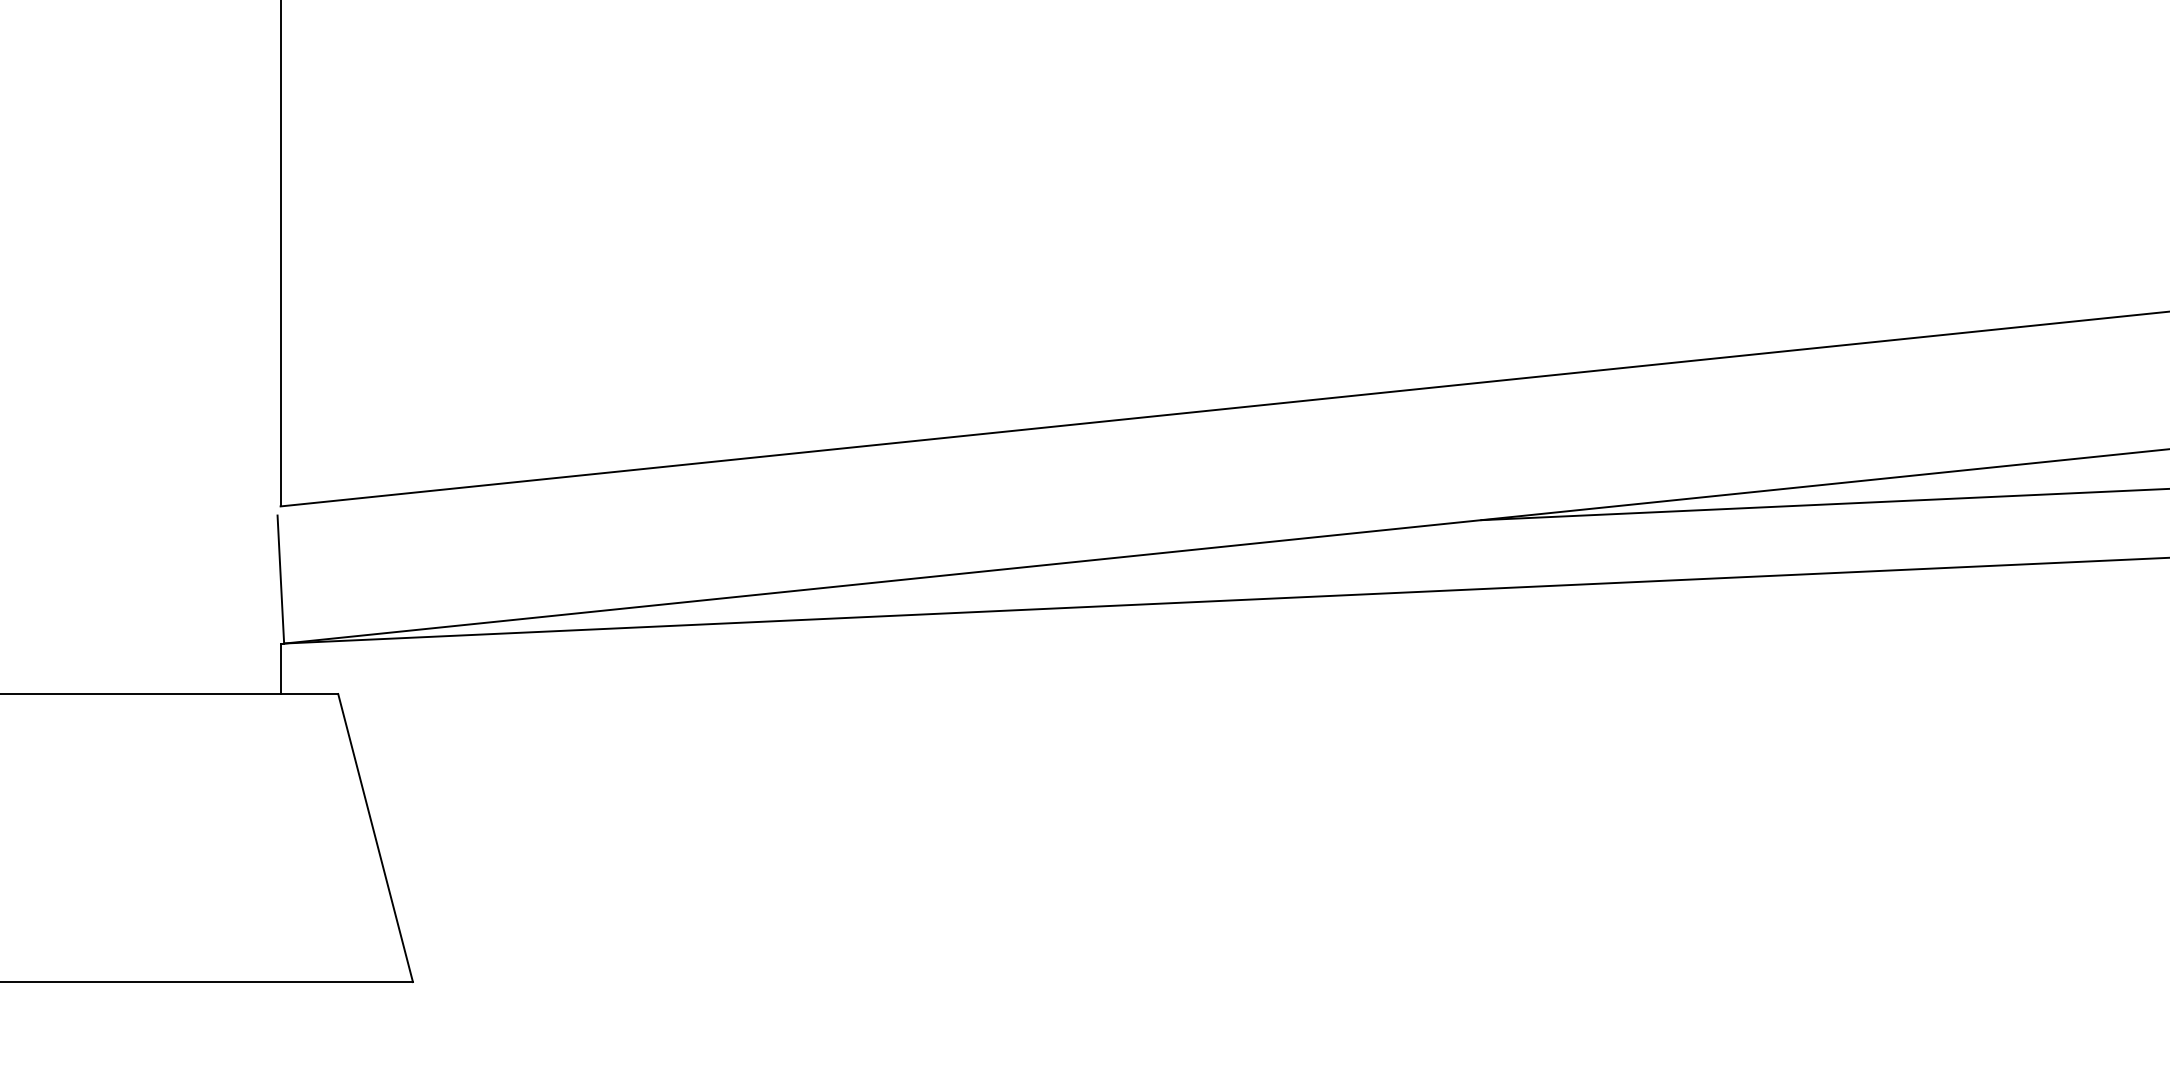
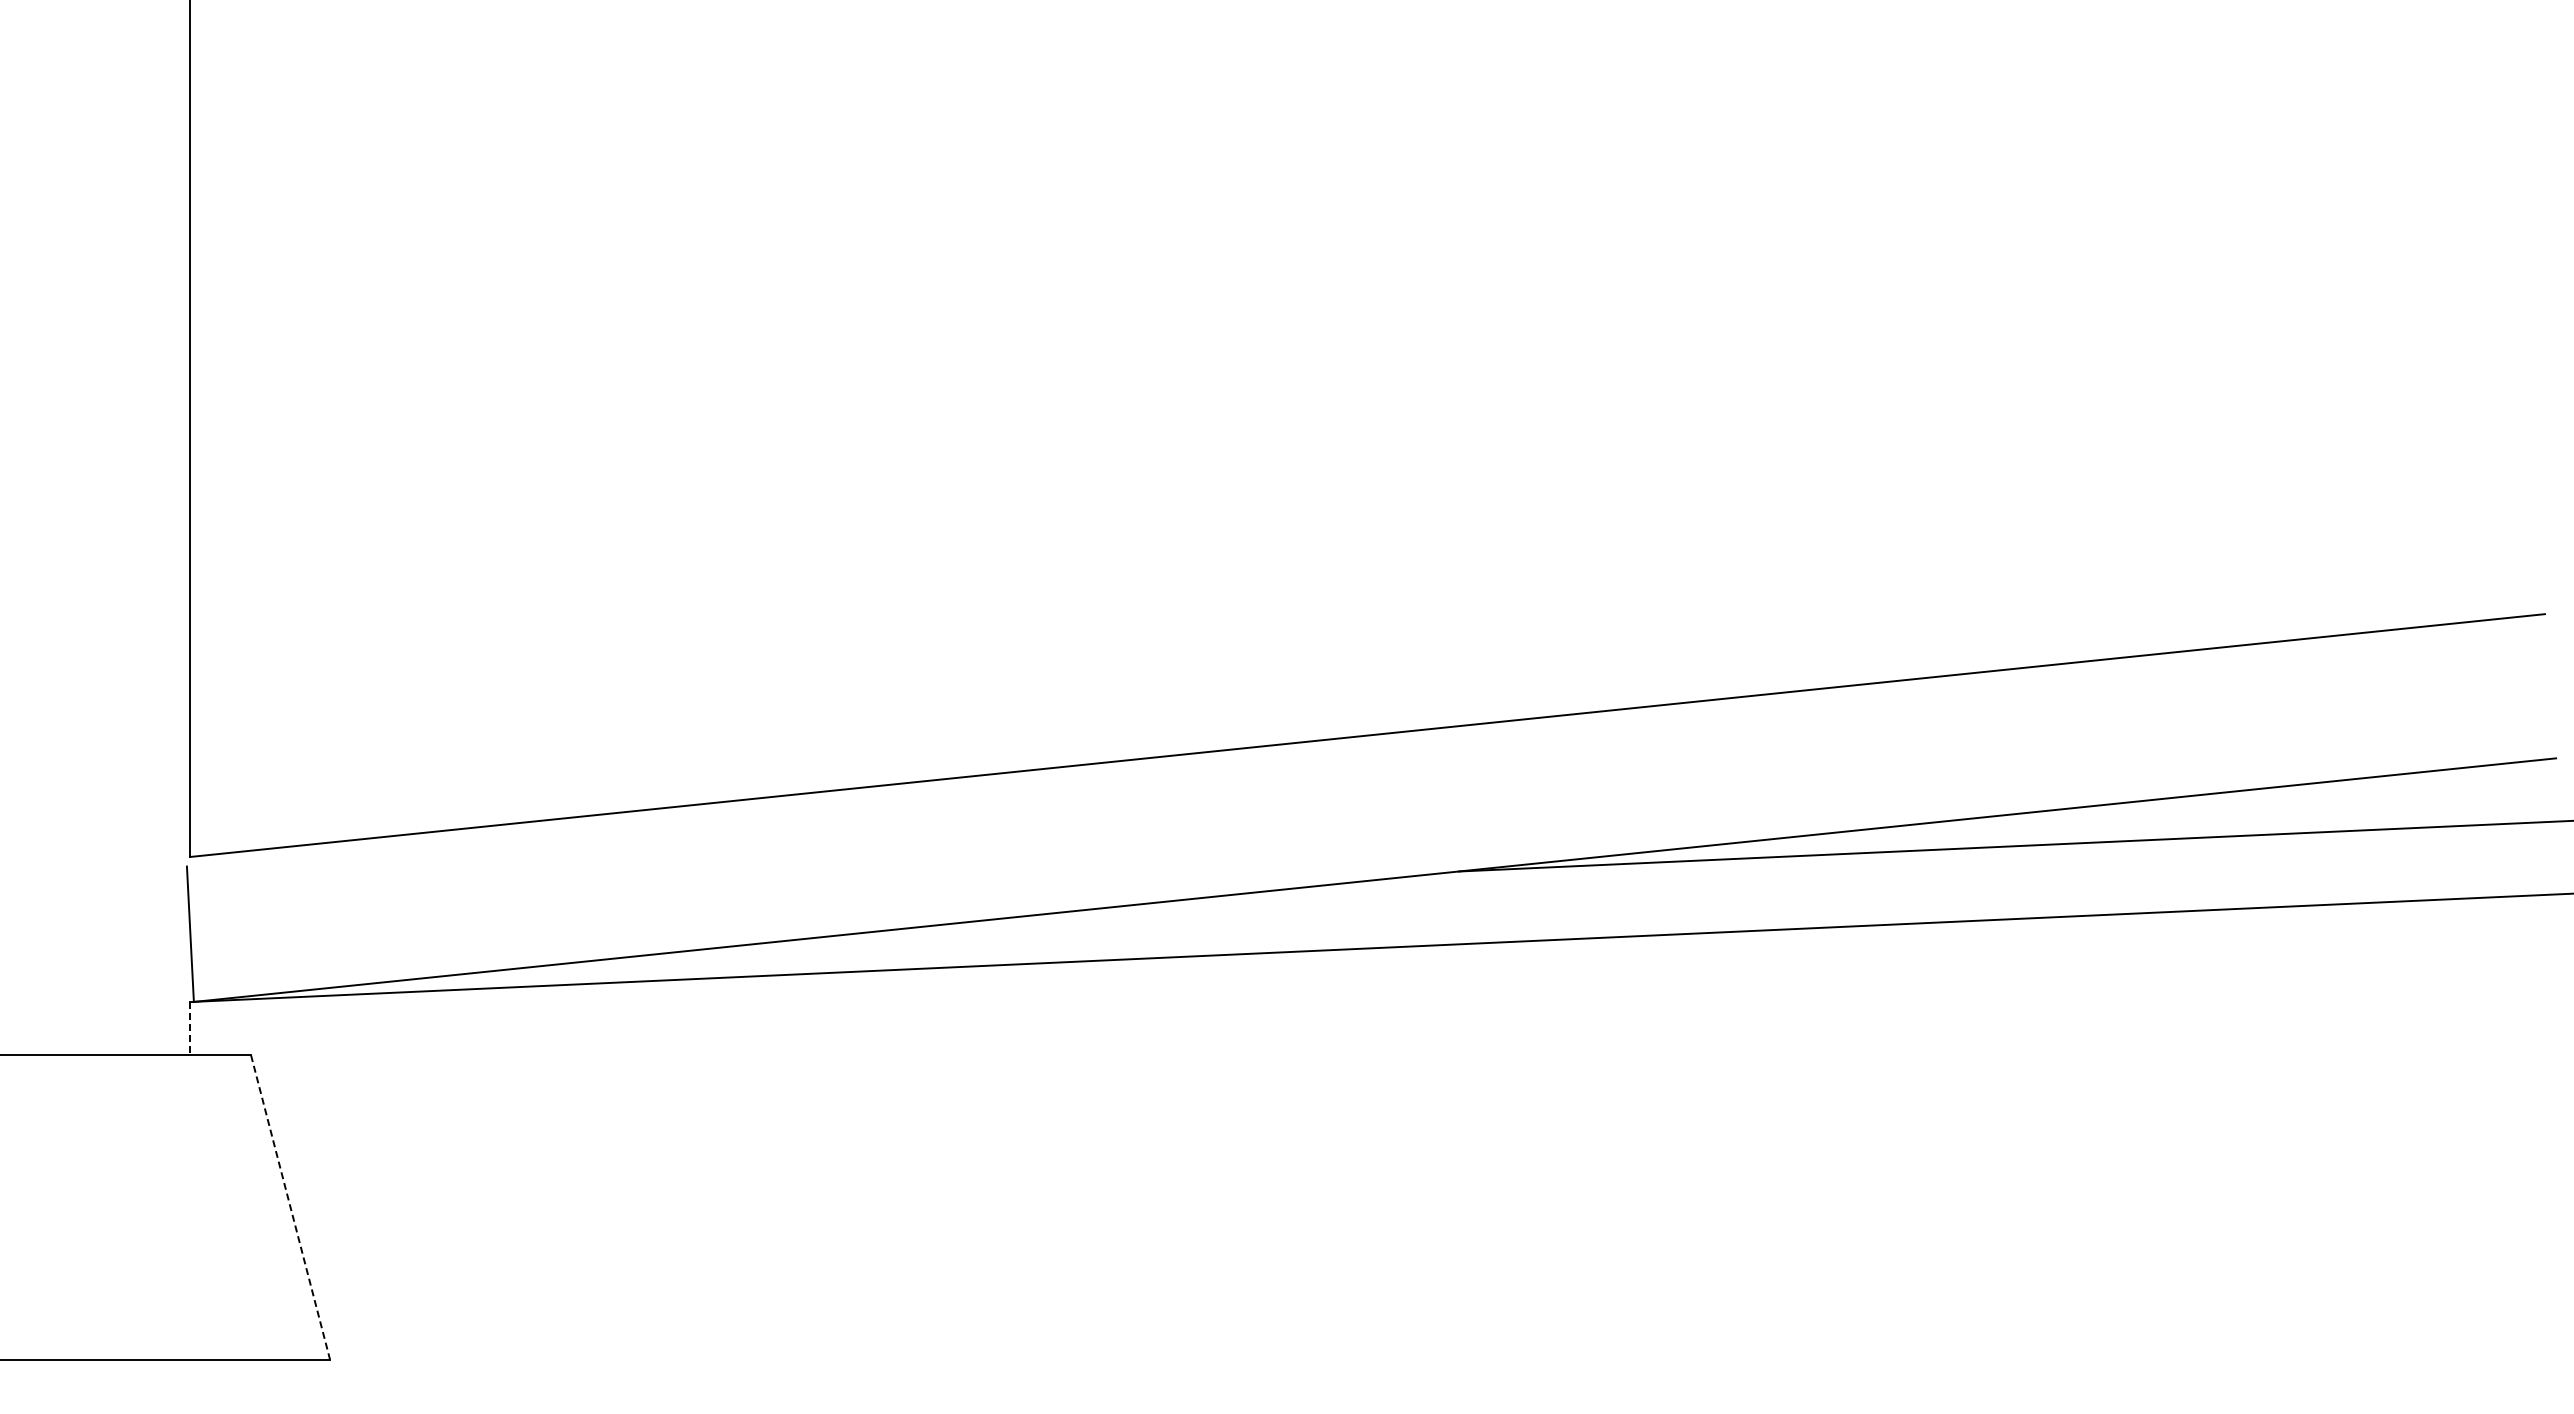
line: (280, 668) -> (190, 1028), solid -> dashed
line: (375, 838) -> (290, 1207), solid -> dashed

